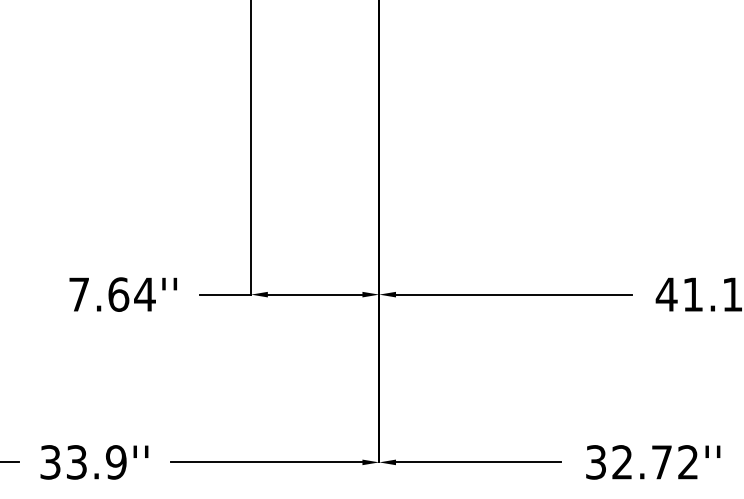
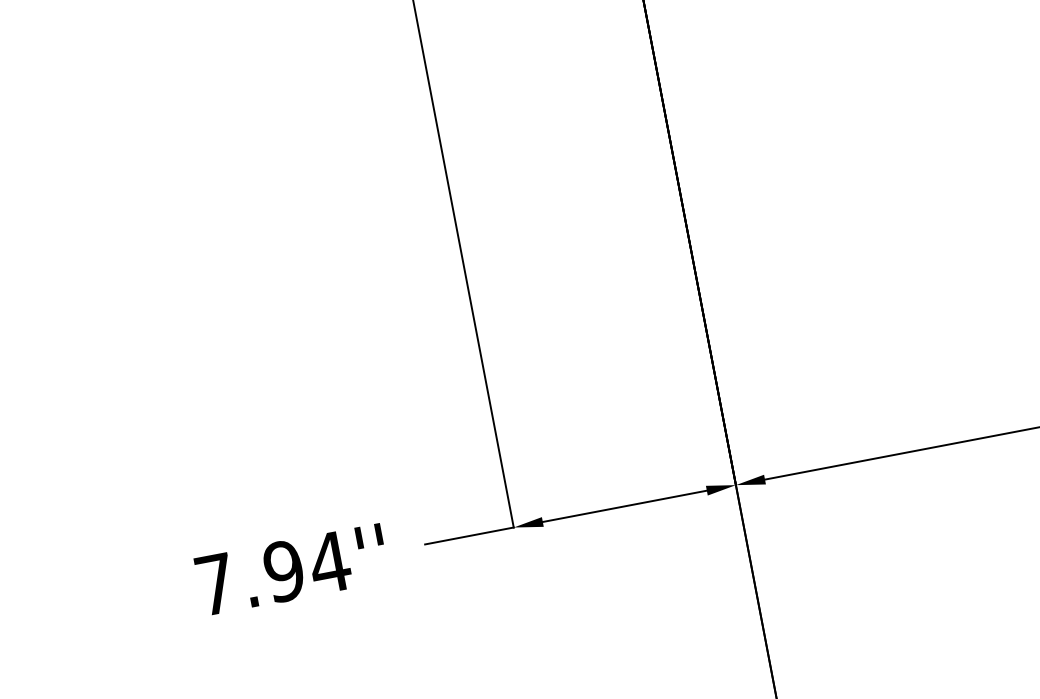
text: (118, 294) -> (283, 571), 7.64'' -> 7.94''

